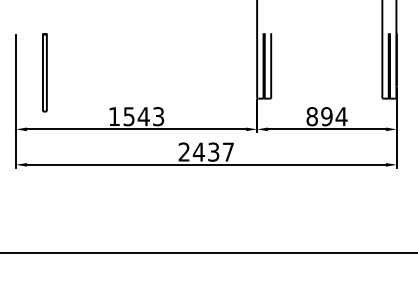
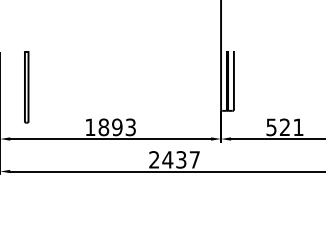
text: (136, 116) -> (110, 127), 1543 -> 1893
text: (326, 116) -> (284, 127), 894 -> 521

